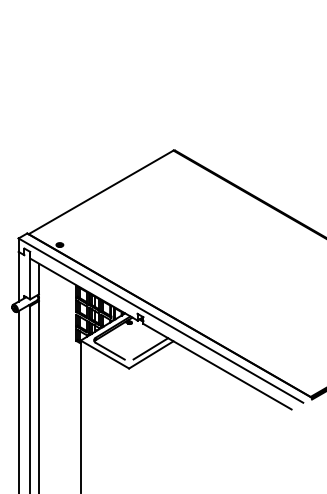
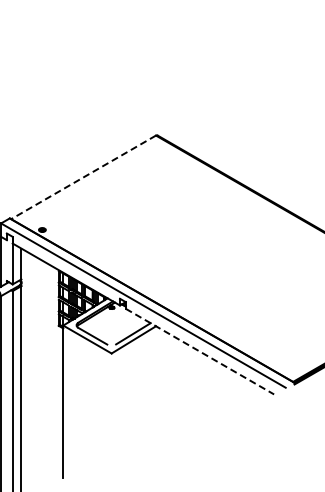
line: (101, 192) -> (84, 177), solid -> dashed
line: (217, 366) -> (200, 351), solid -> dashed

